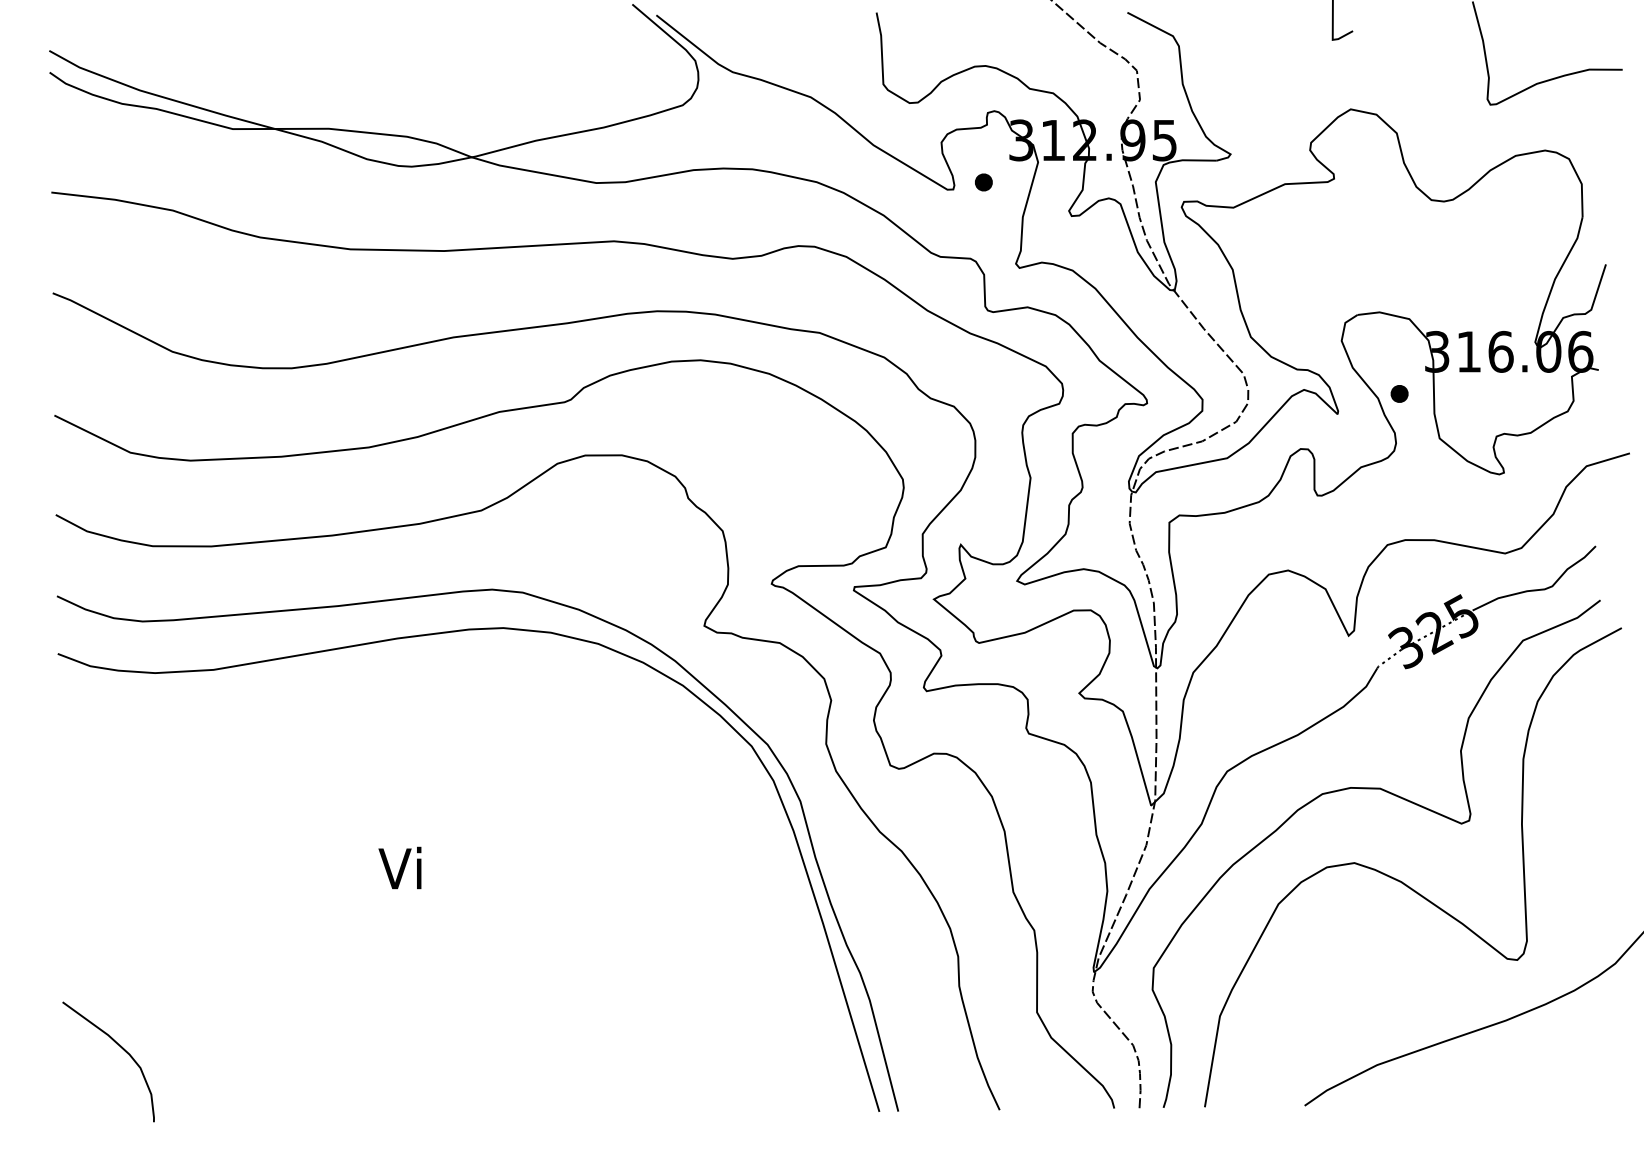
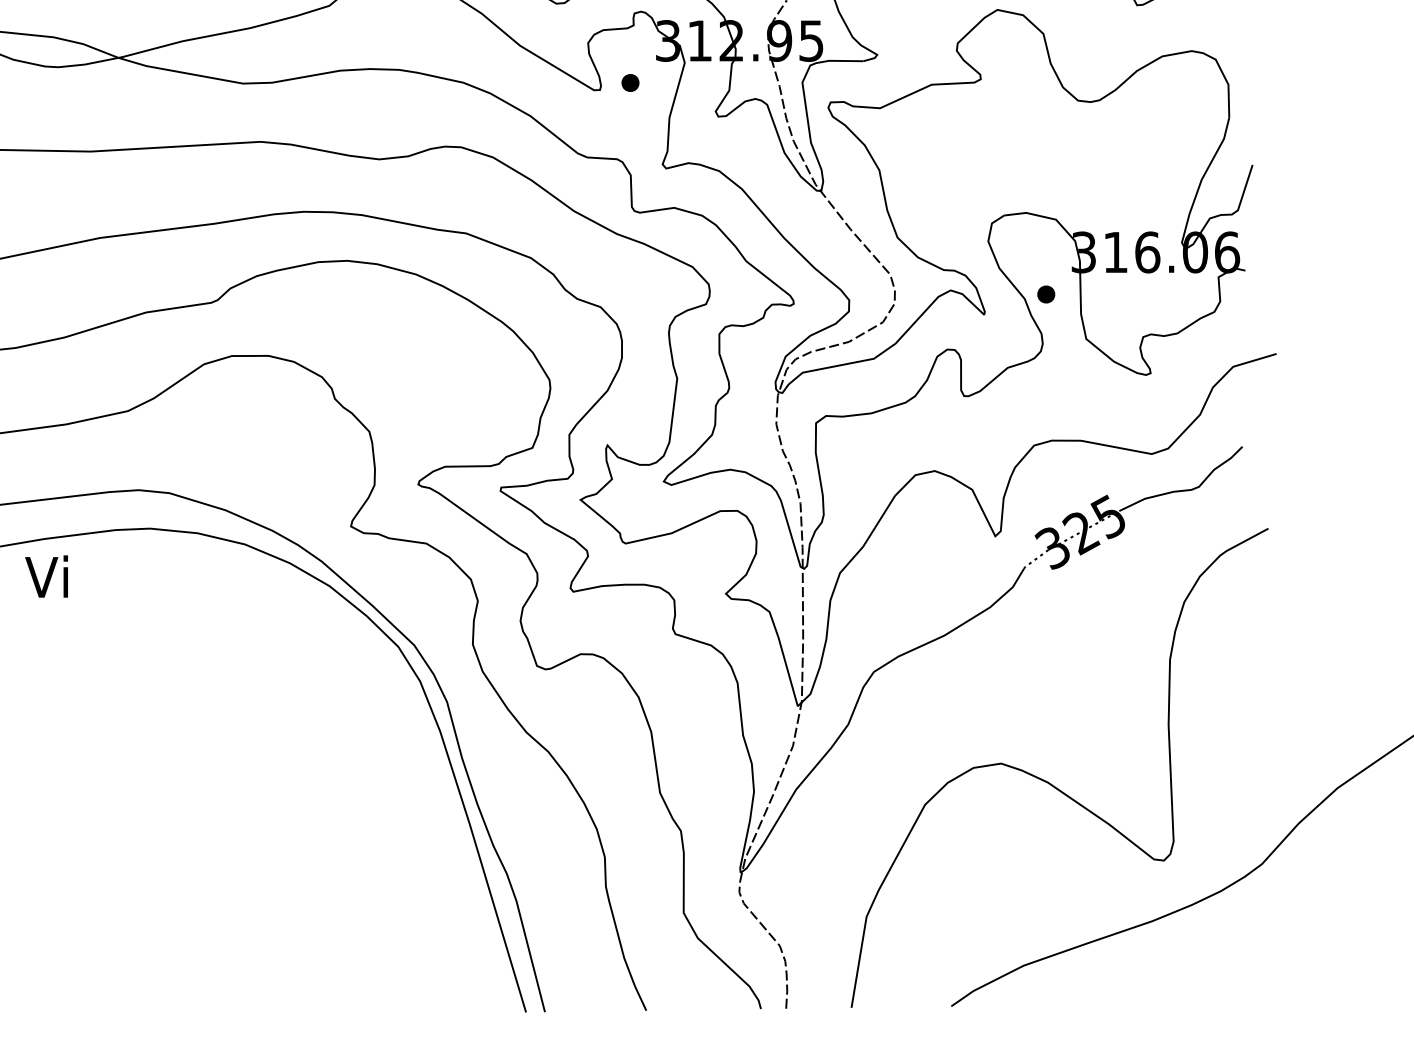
curve: (1397, 797) -> (1044, 698), removed
text: (399, 867) -> (46, 576), moved

